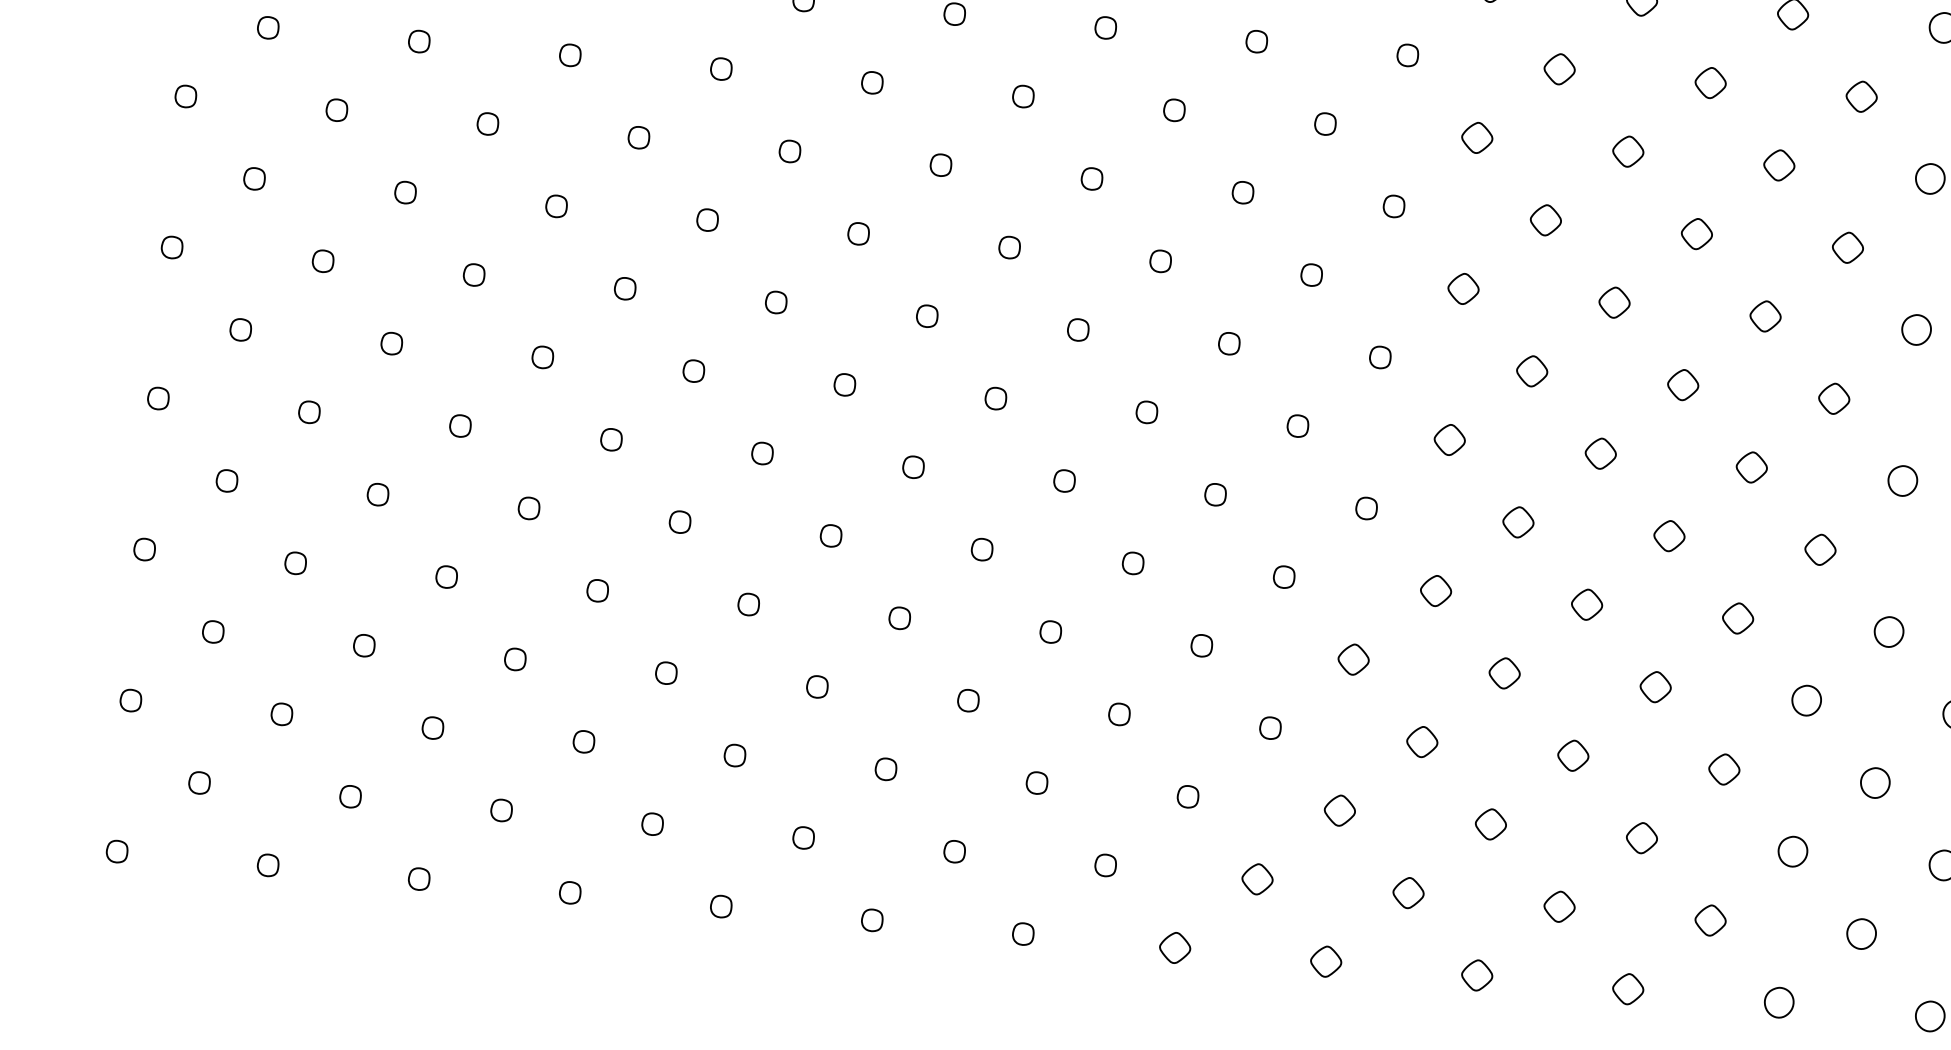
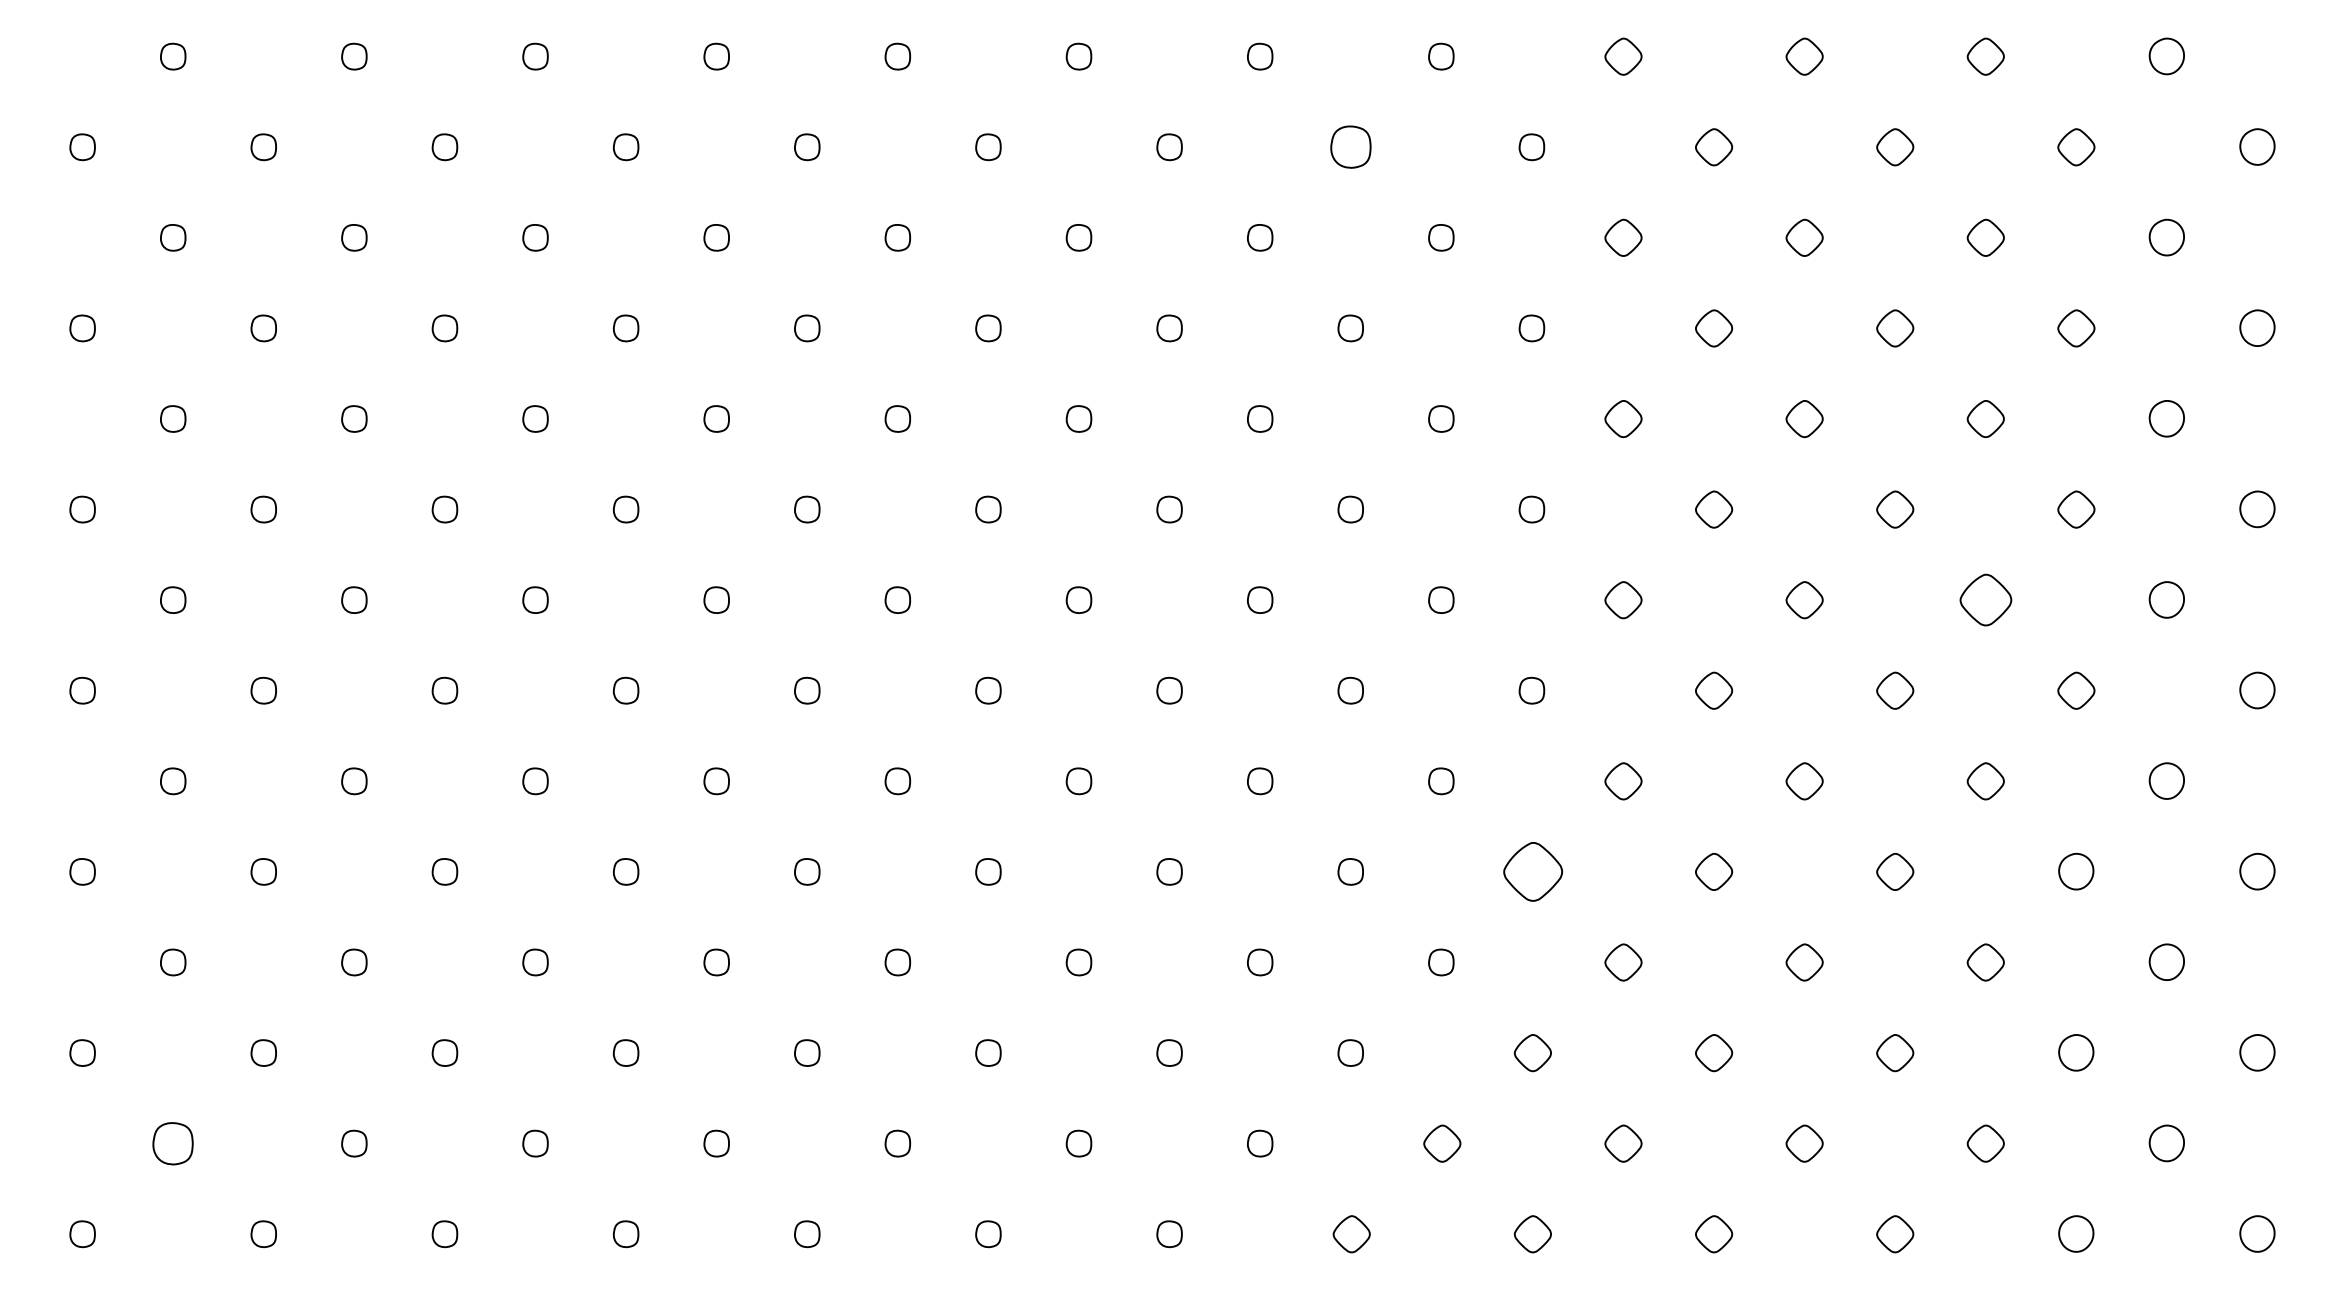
part: (1256, 41) -> (1350, 147), size x1.6
part: (1751, 467) -> (1985, 600), size x1.4
part: (1353, 659) -> (1532, 871), size x1.6
part: (199, 782) -> (173, 1143), size x1.6

